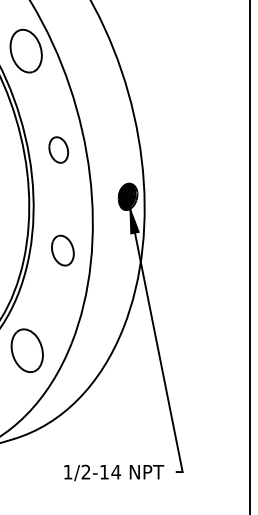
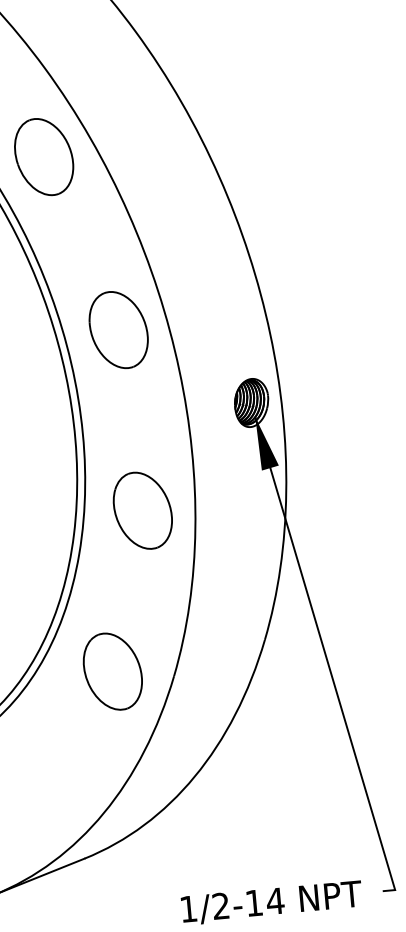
part: (58, 149) -> (118, 329), size x1.67
part: (62, 250) -> (142, 510), size x1.43
part: (26, 350) -> (111, 671), moved

